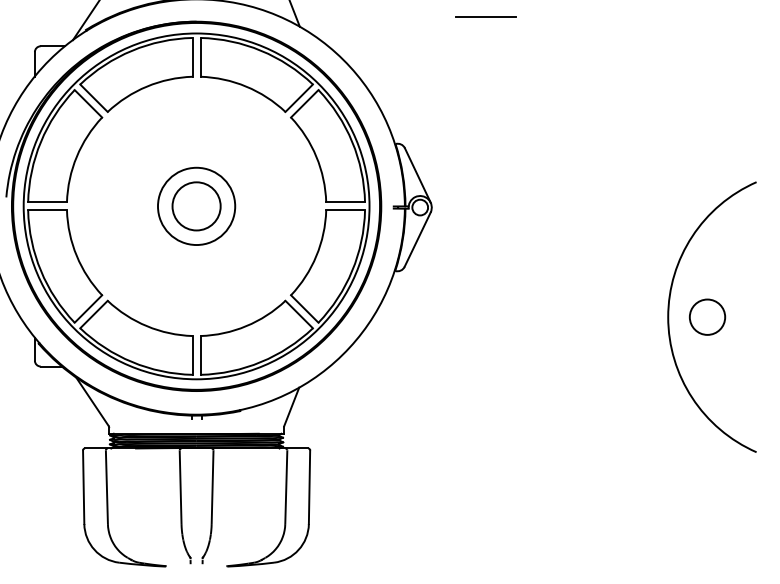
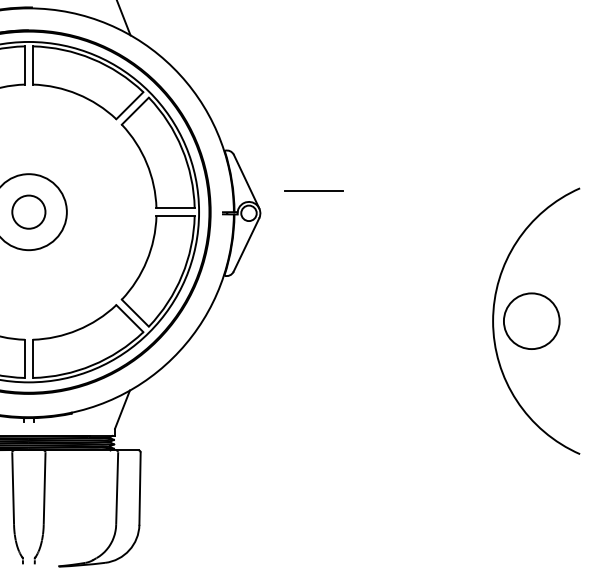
line: (485, 16) -> (313, 189), moved
circle: (196, 206) -> (28, 212), size x0.7
circle: (707, 316) -> (531, 320), size x1.6

